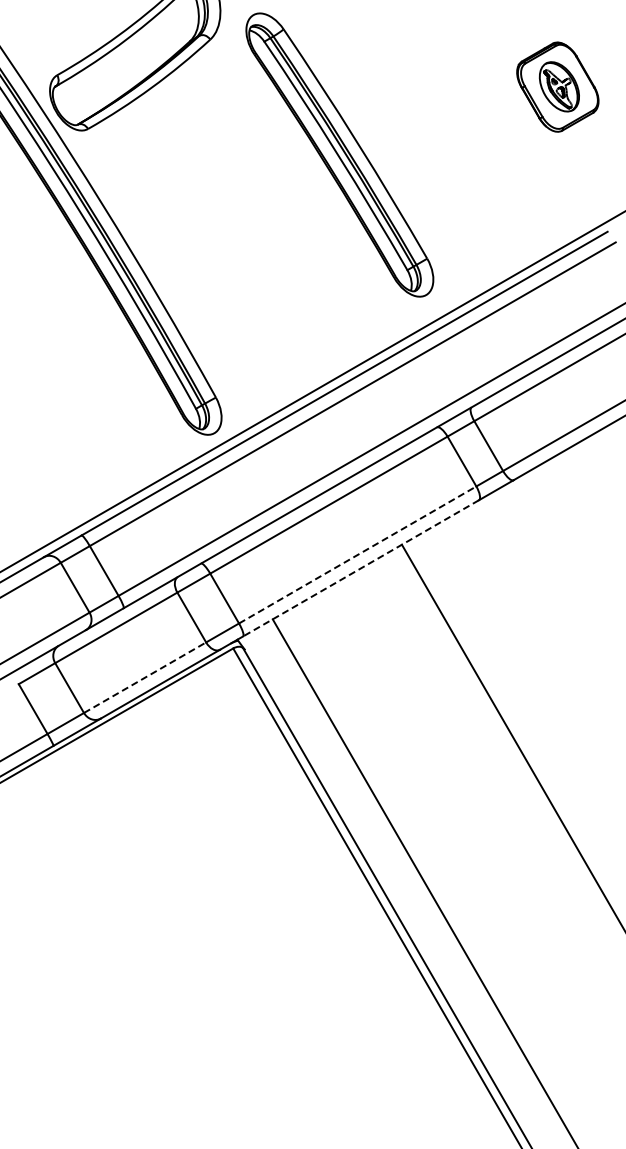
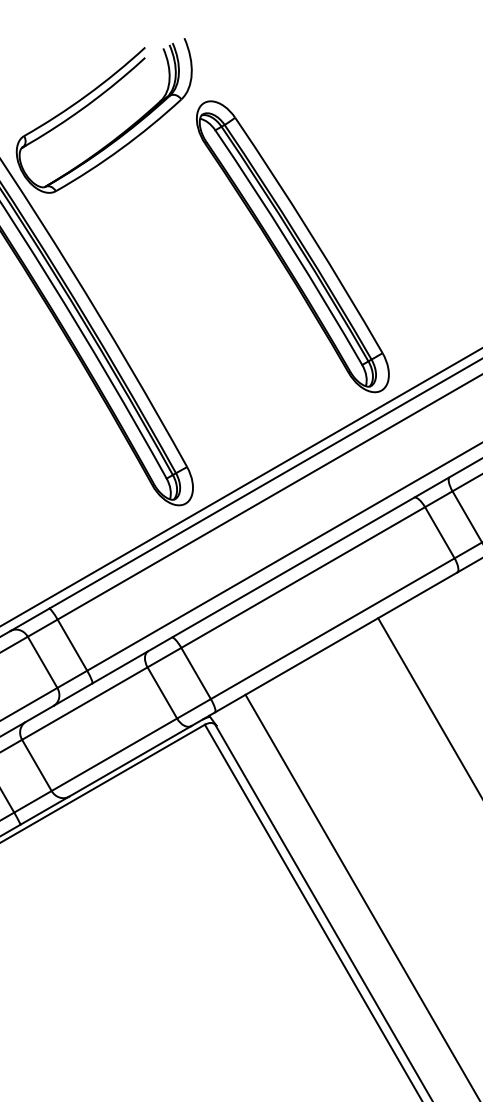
part: (339, 154) -> (292, 246), moved
line: (358, 554) -> (333, 628), dashed -> solid
line: (360, 568) -> (335, 642), dashed -> solid
line: (145, 677) -> (114, 754), dashed -> solid

